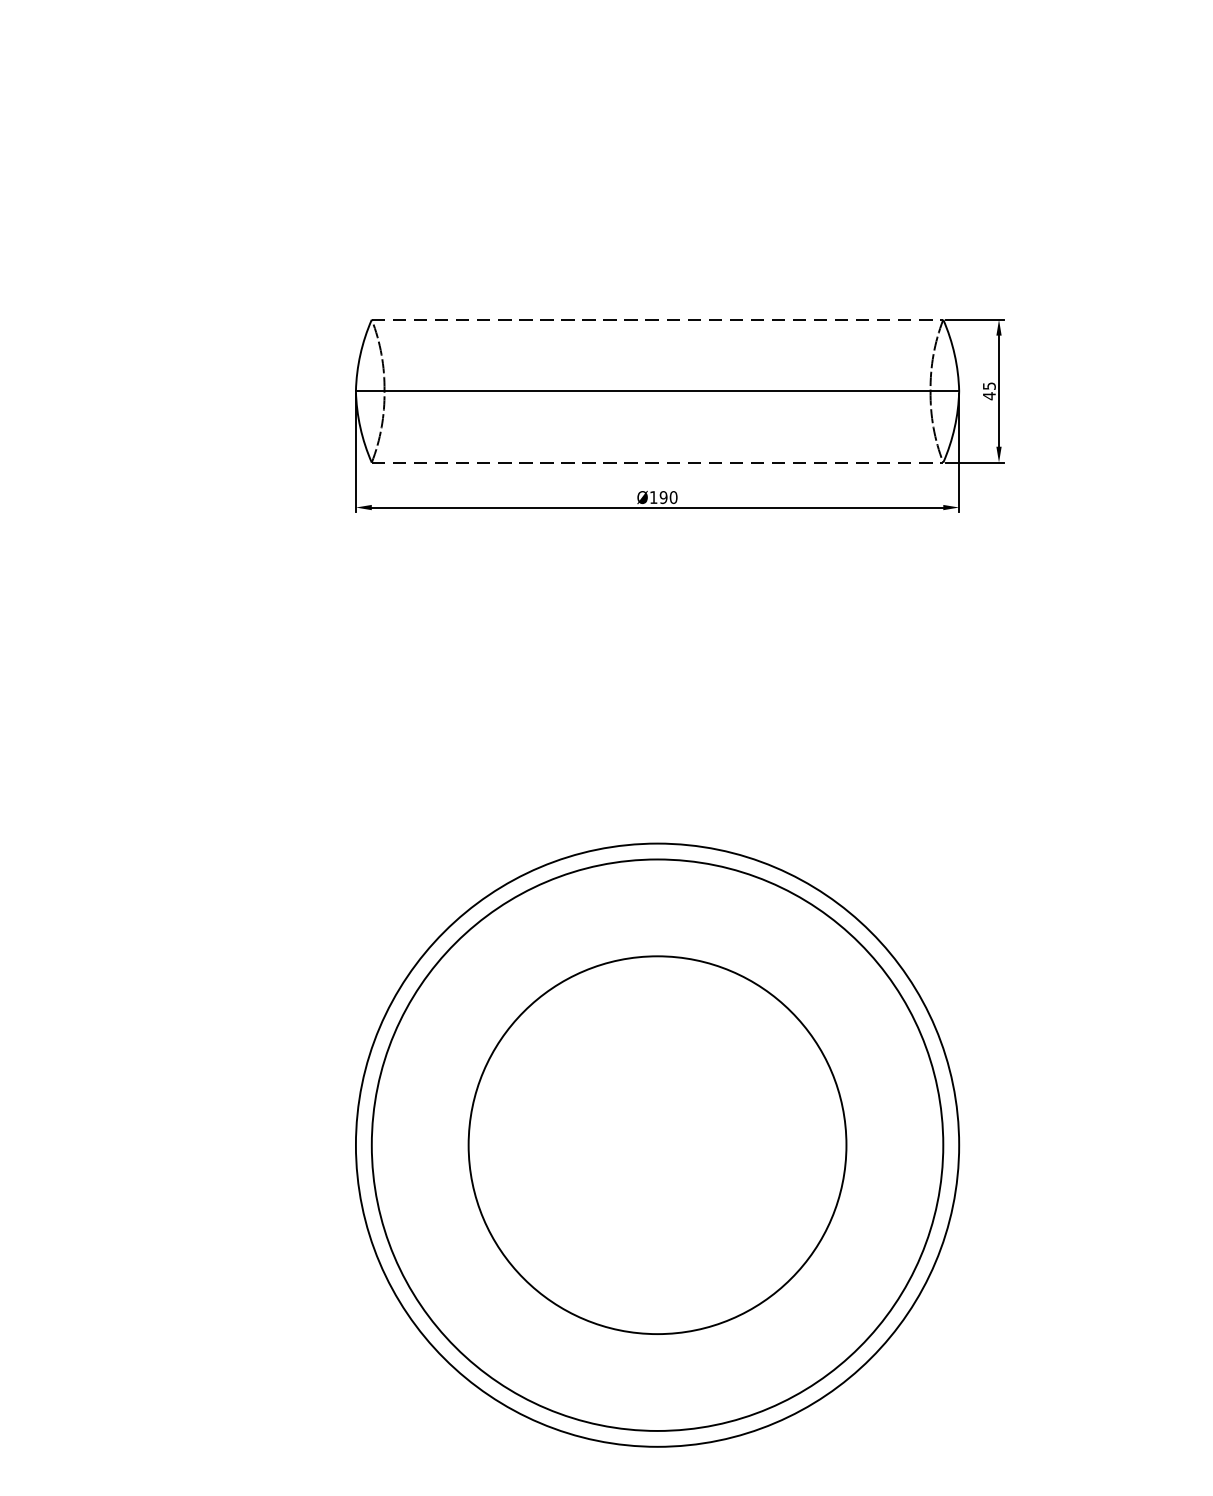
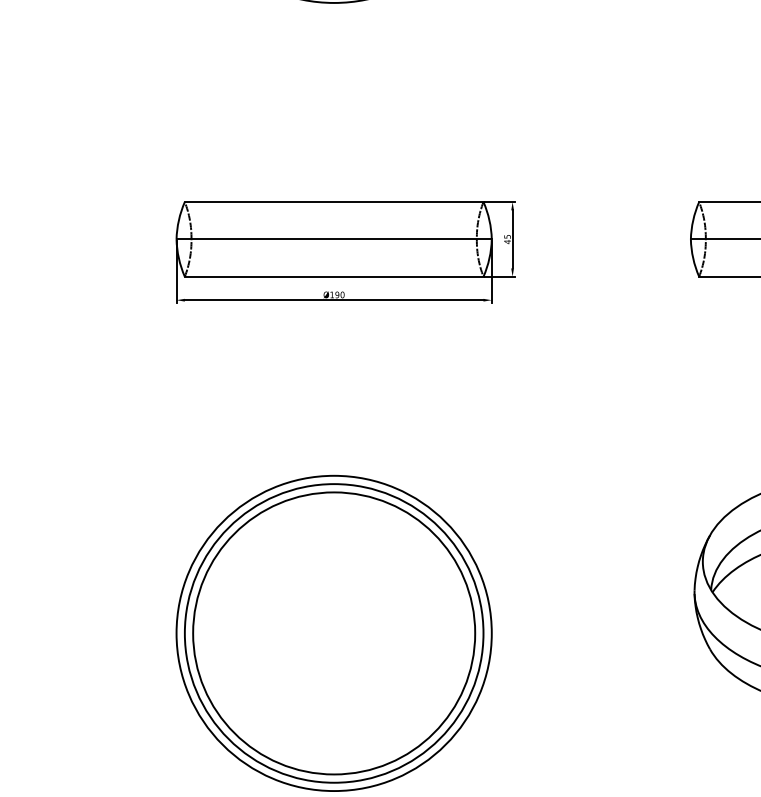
line: (658, 320) -> (334, 202), dashed -> solid
line: (658, 462) -> (334, 276), dashed -> solid
circle: (658, 1145) -> (334, 633), size x1.43

